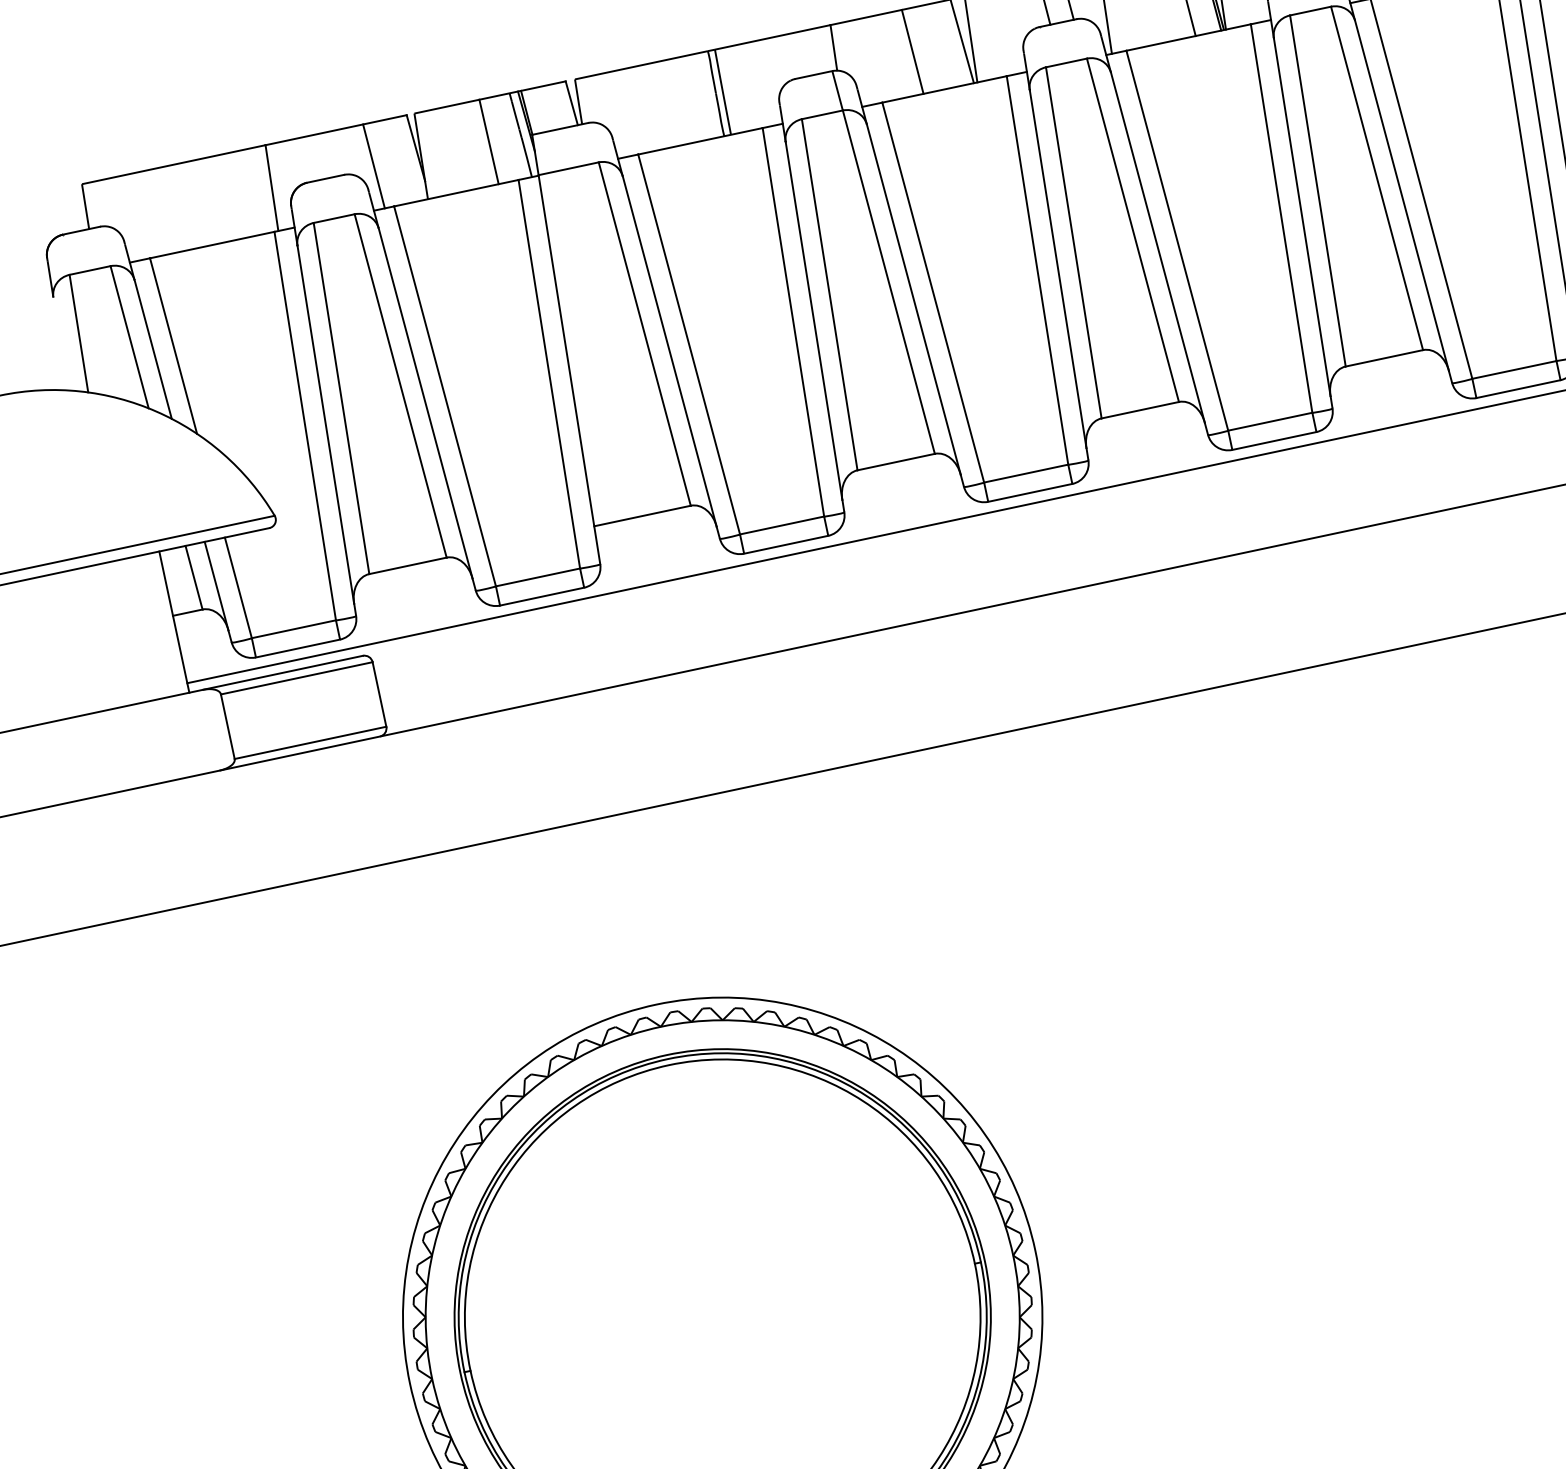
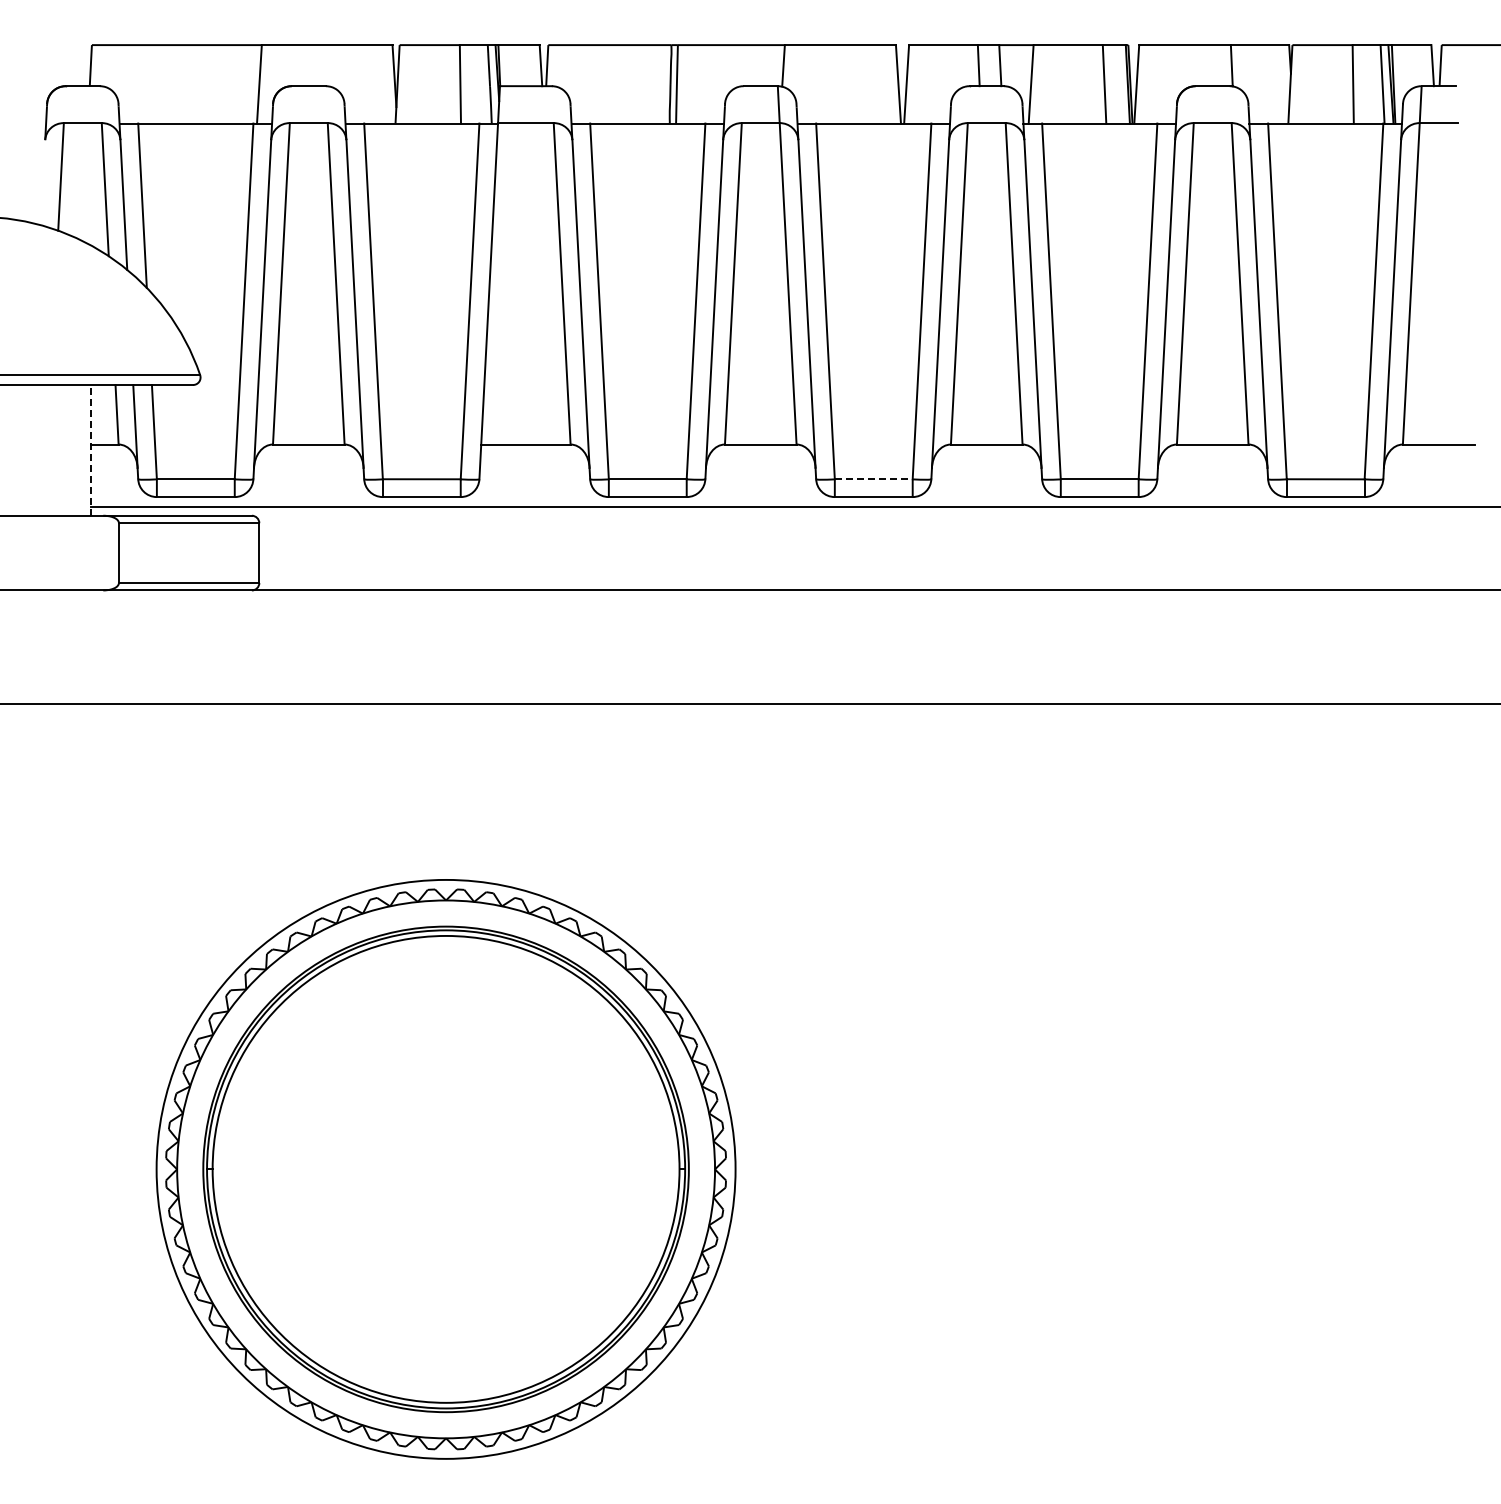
line: (912, 52) -> (852, 84), removed
line: (373, 166) -> (353, 84), removed
line: (1025, 473) -> (873, 479), solid -> dashed
line: (174, 621) -> (91, 449), solid -> dashed

